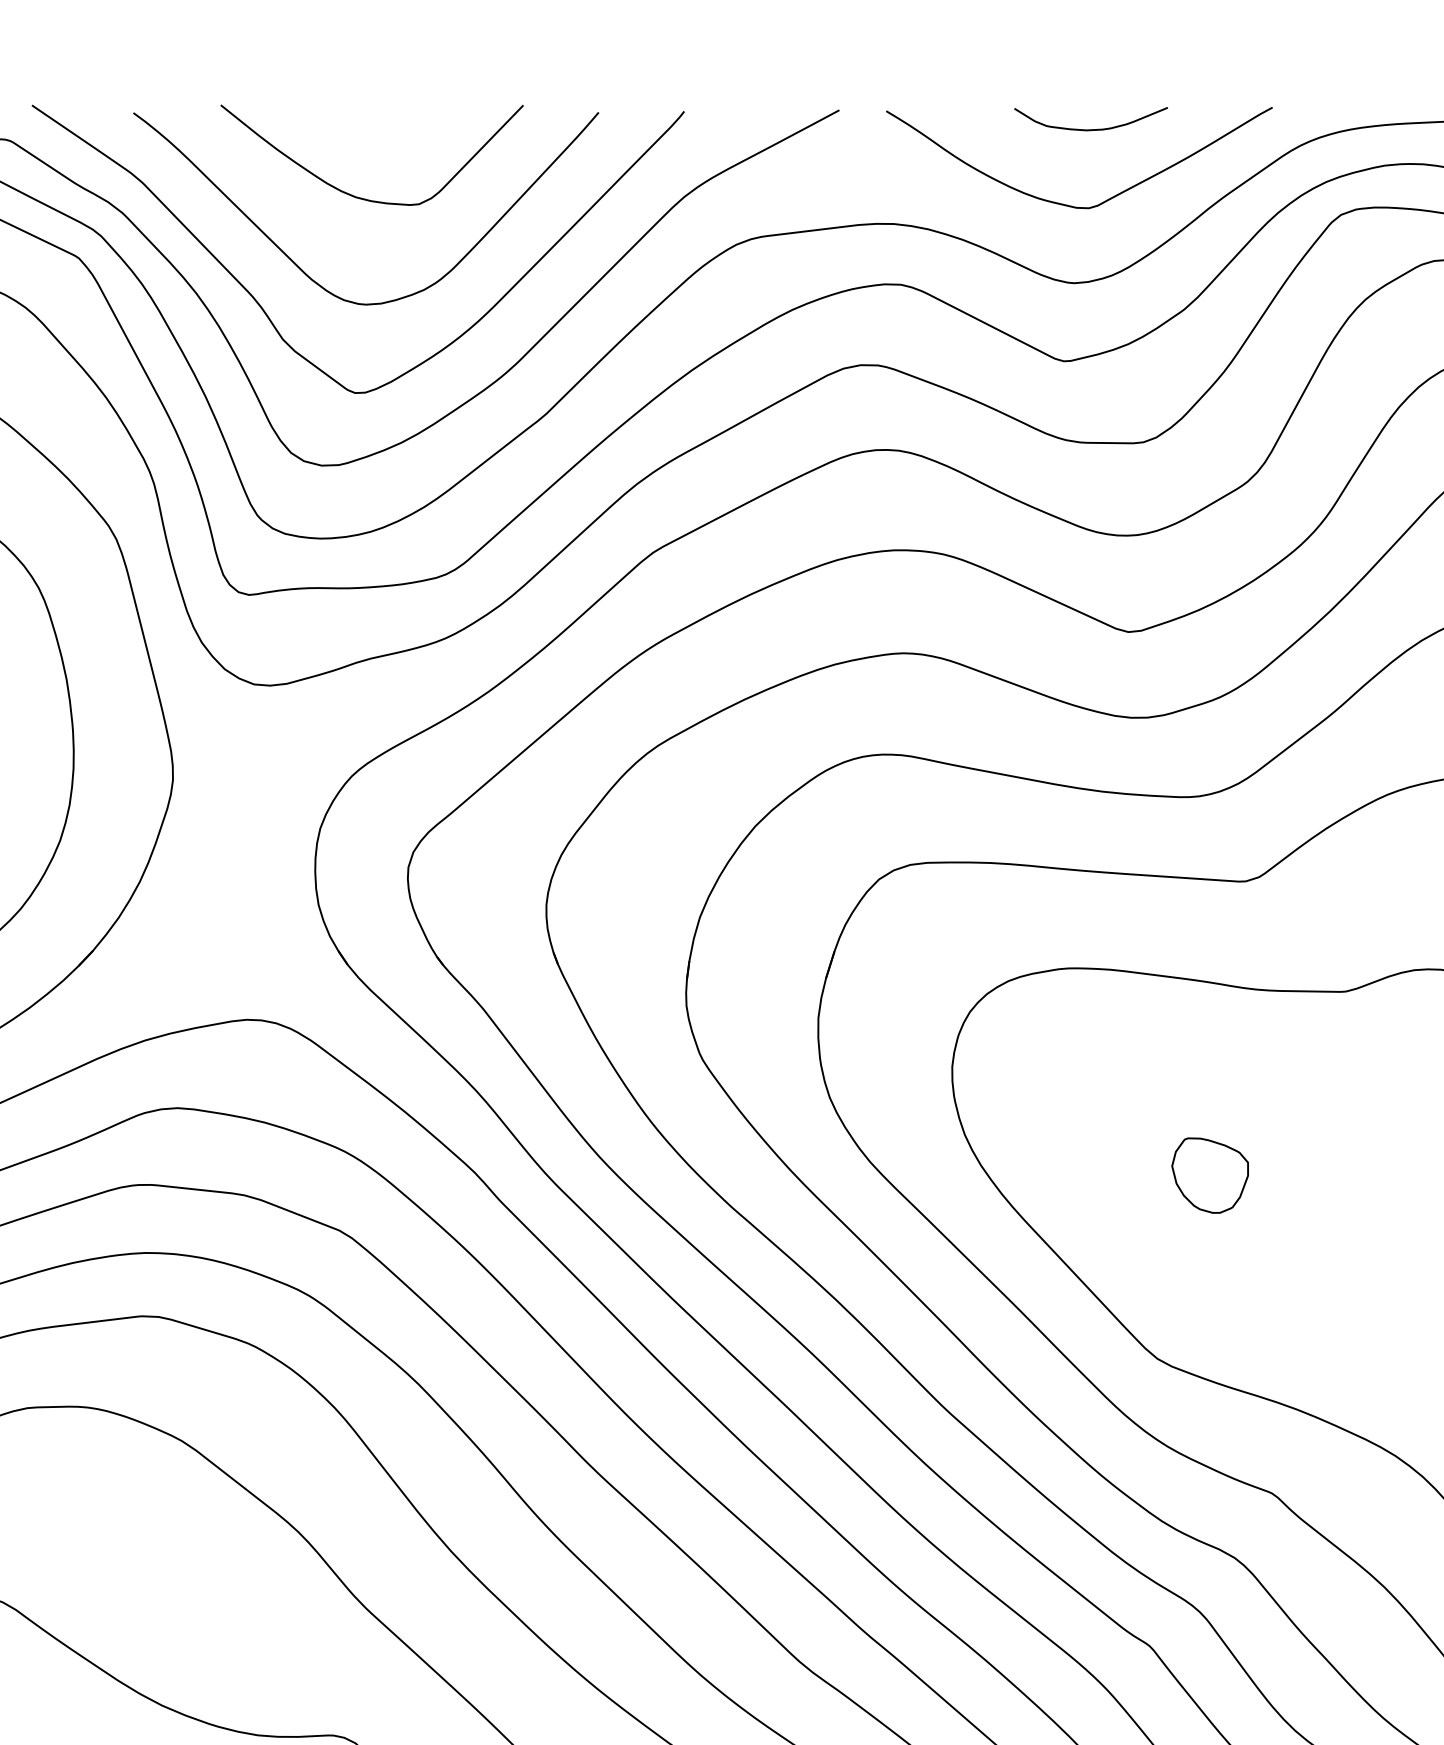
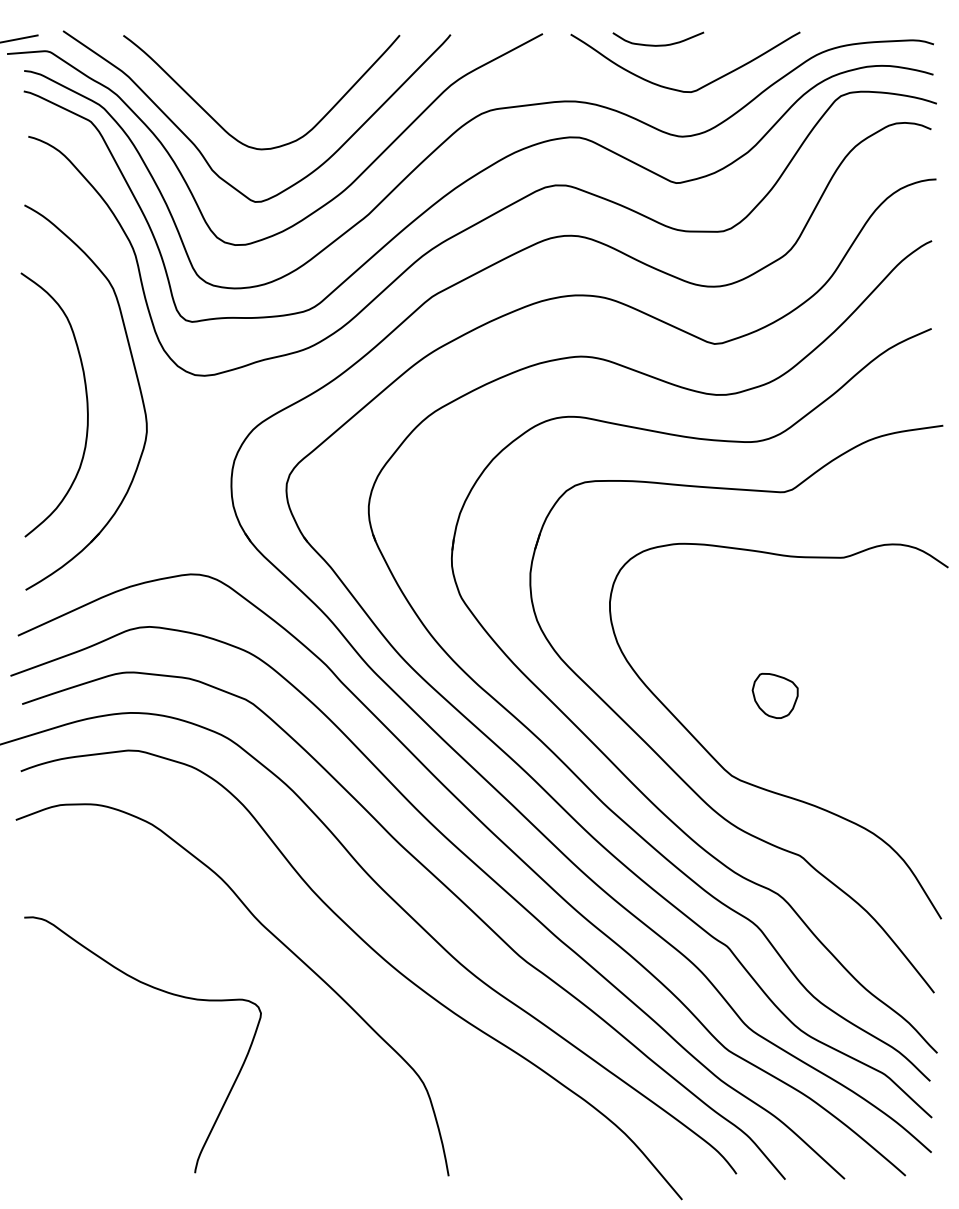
curve: (1091, 128) -> (658, 44), moved
curve: (357, 195) -> (256, 84), removed
part: (1208, 1174) -> (774, 695), moved

